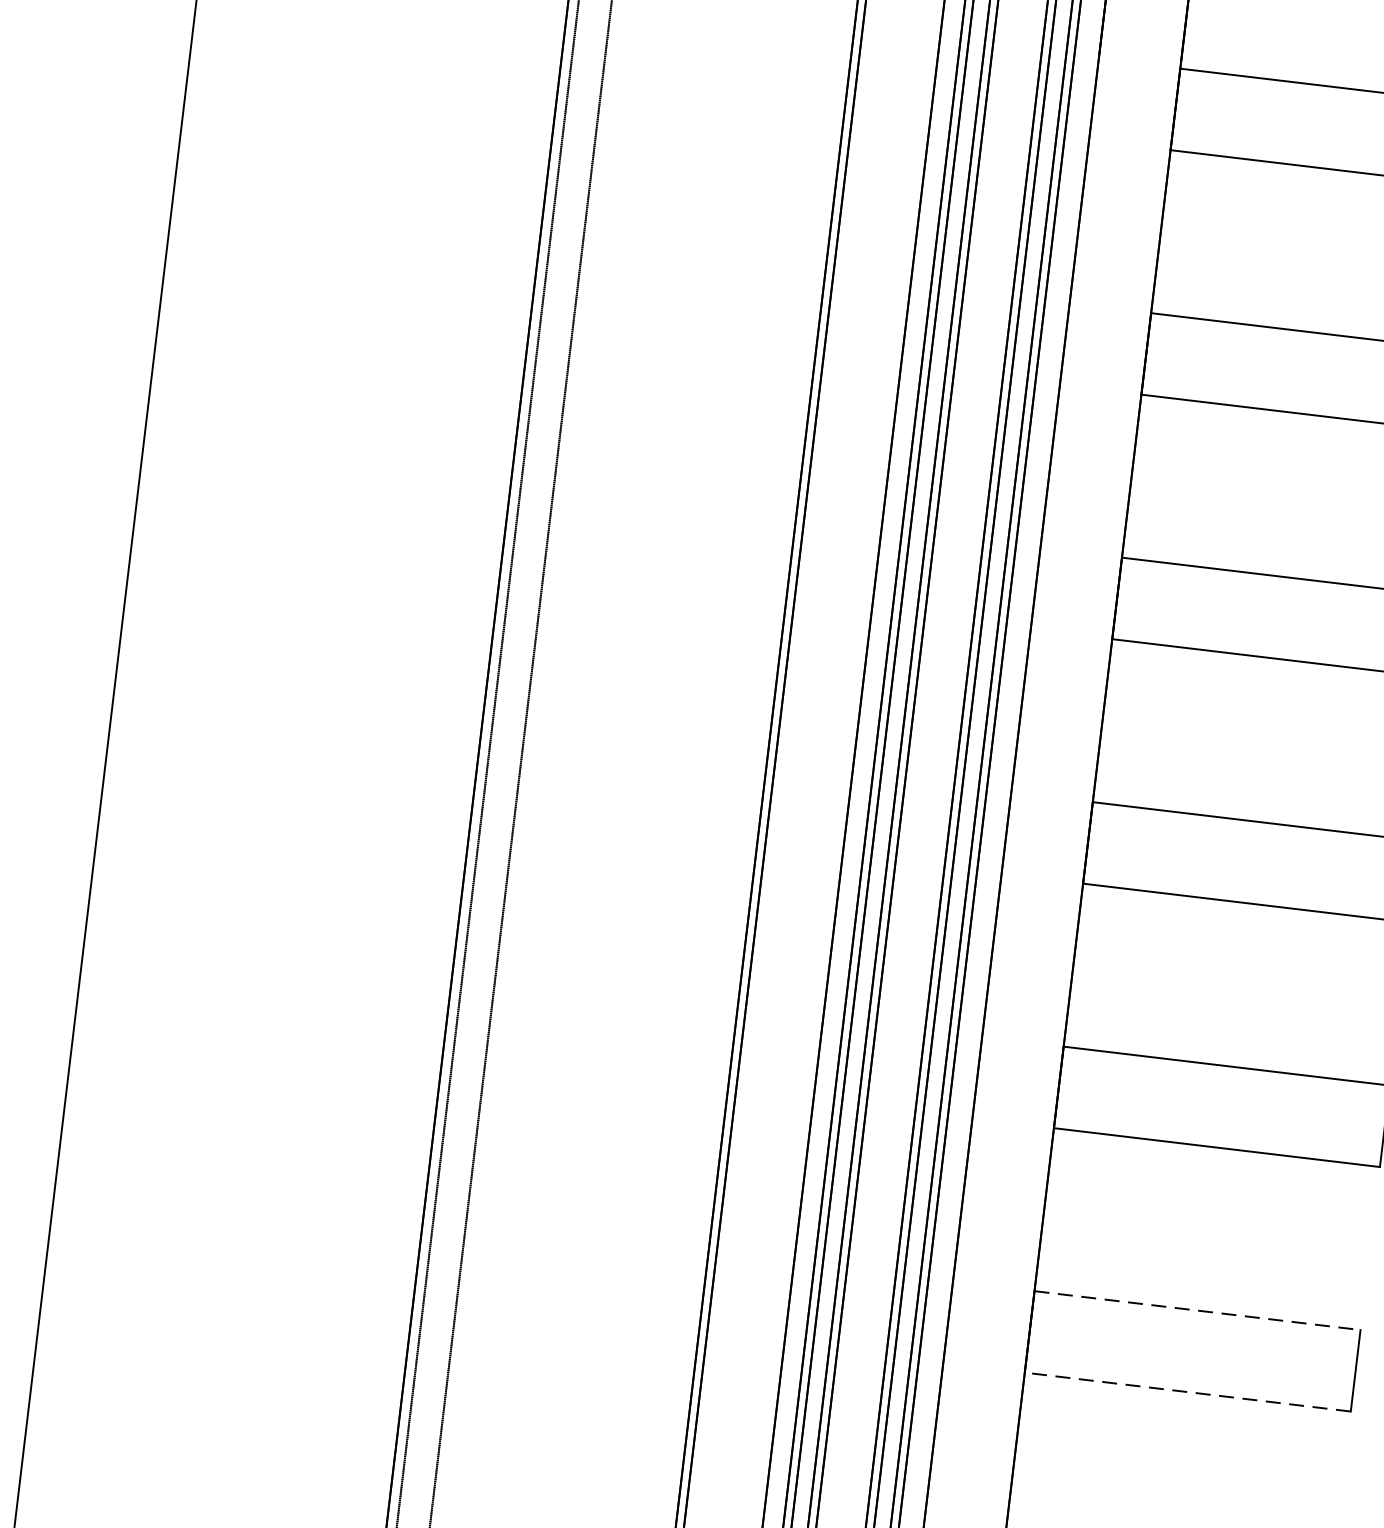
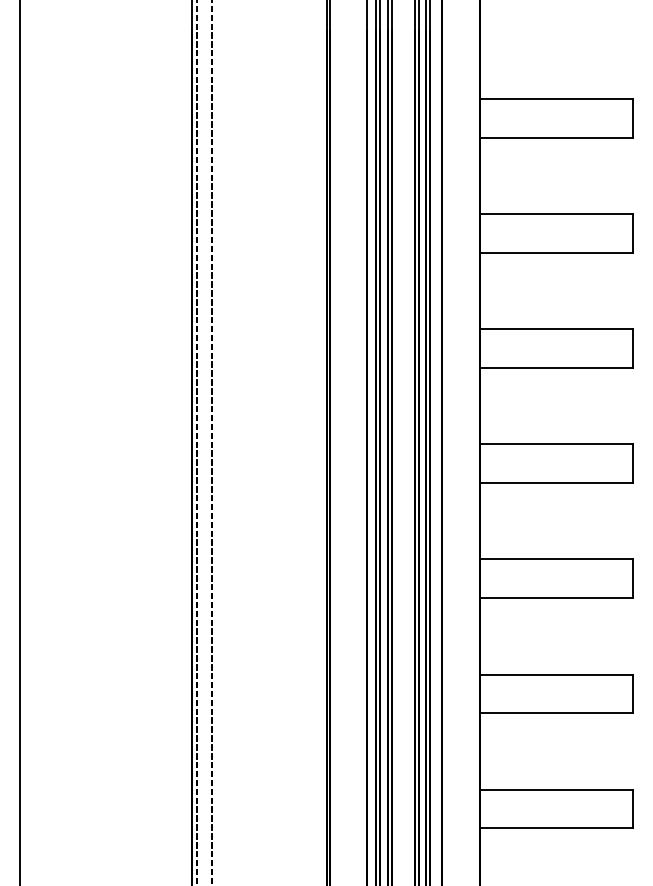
line: (1197, 1310) -> (556, 789), dashed -> solid
line: (1187, 1391) -> (556, 827), dashed -> solid

